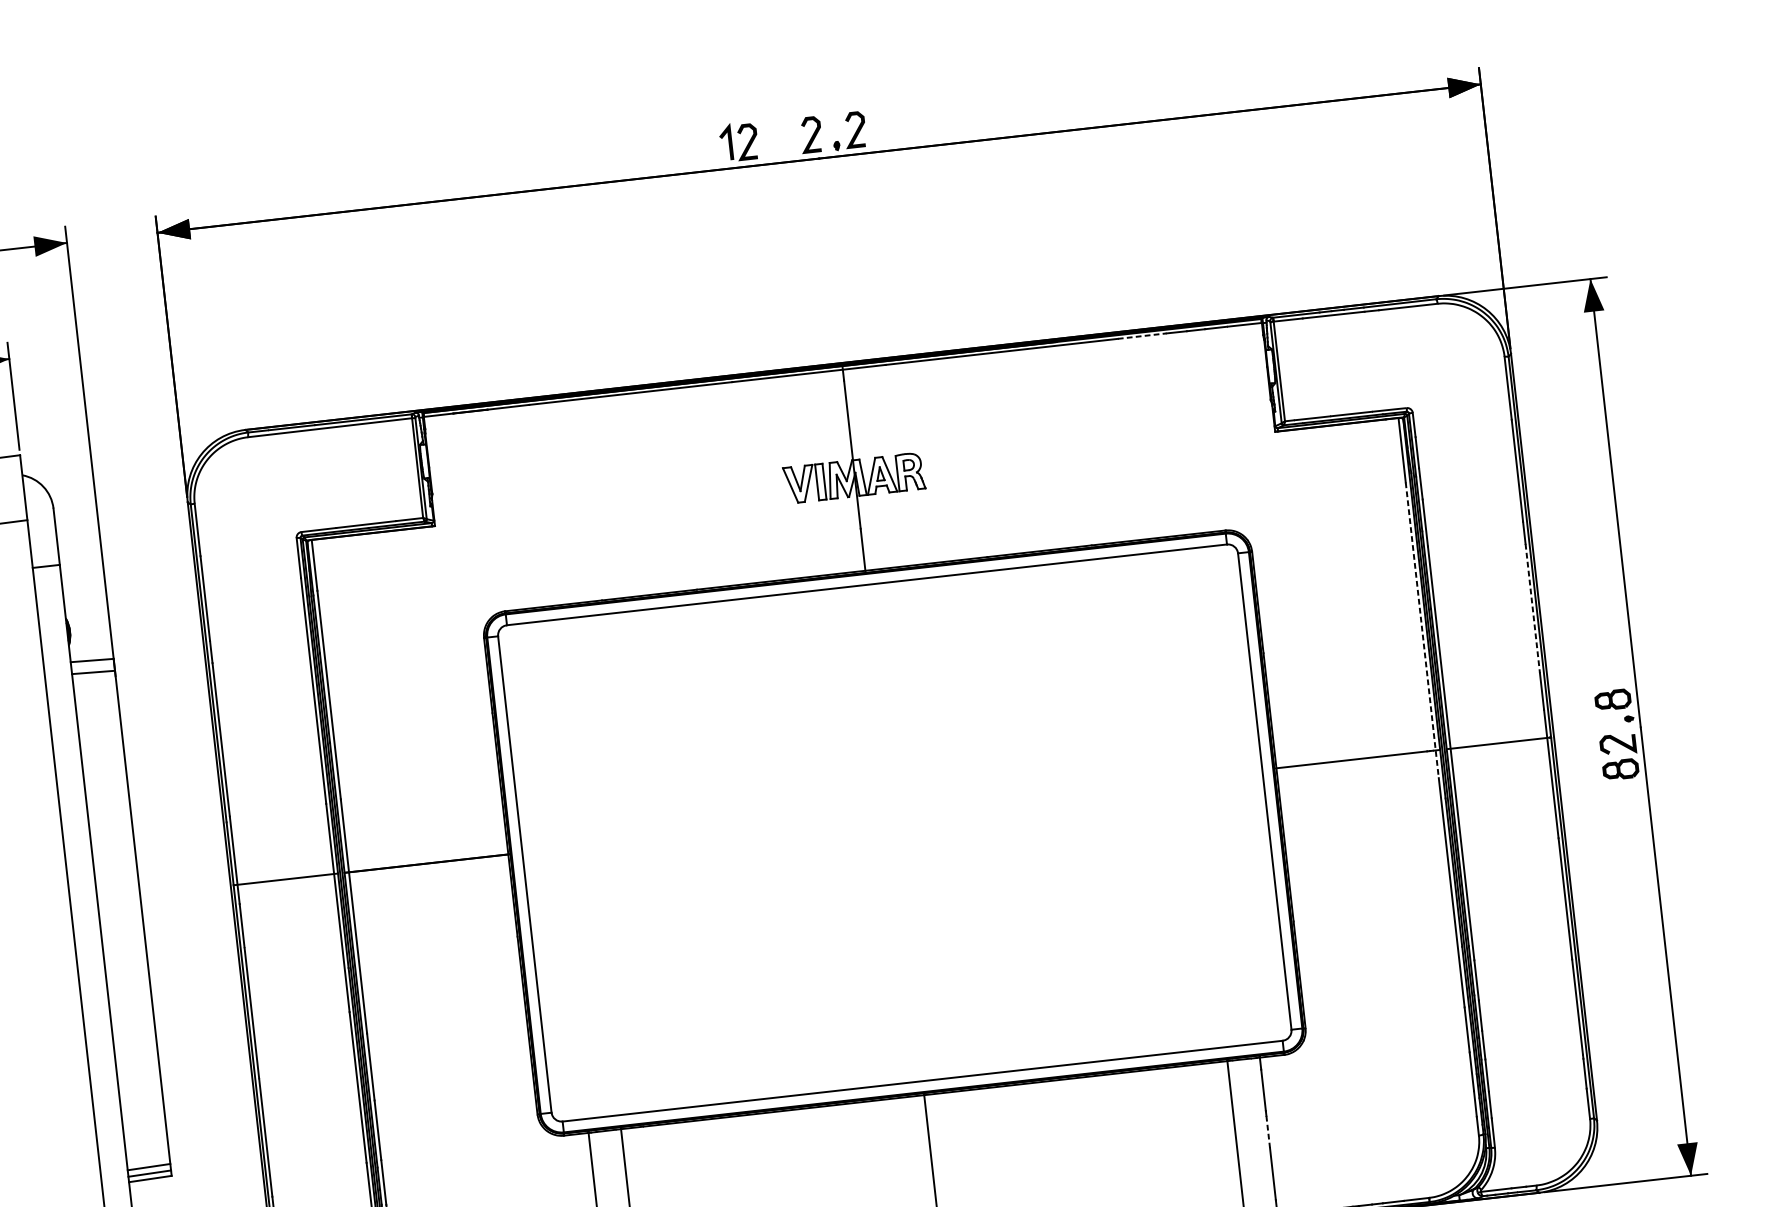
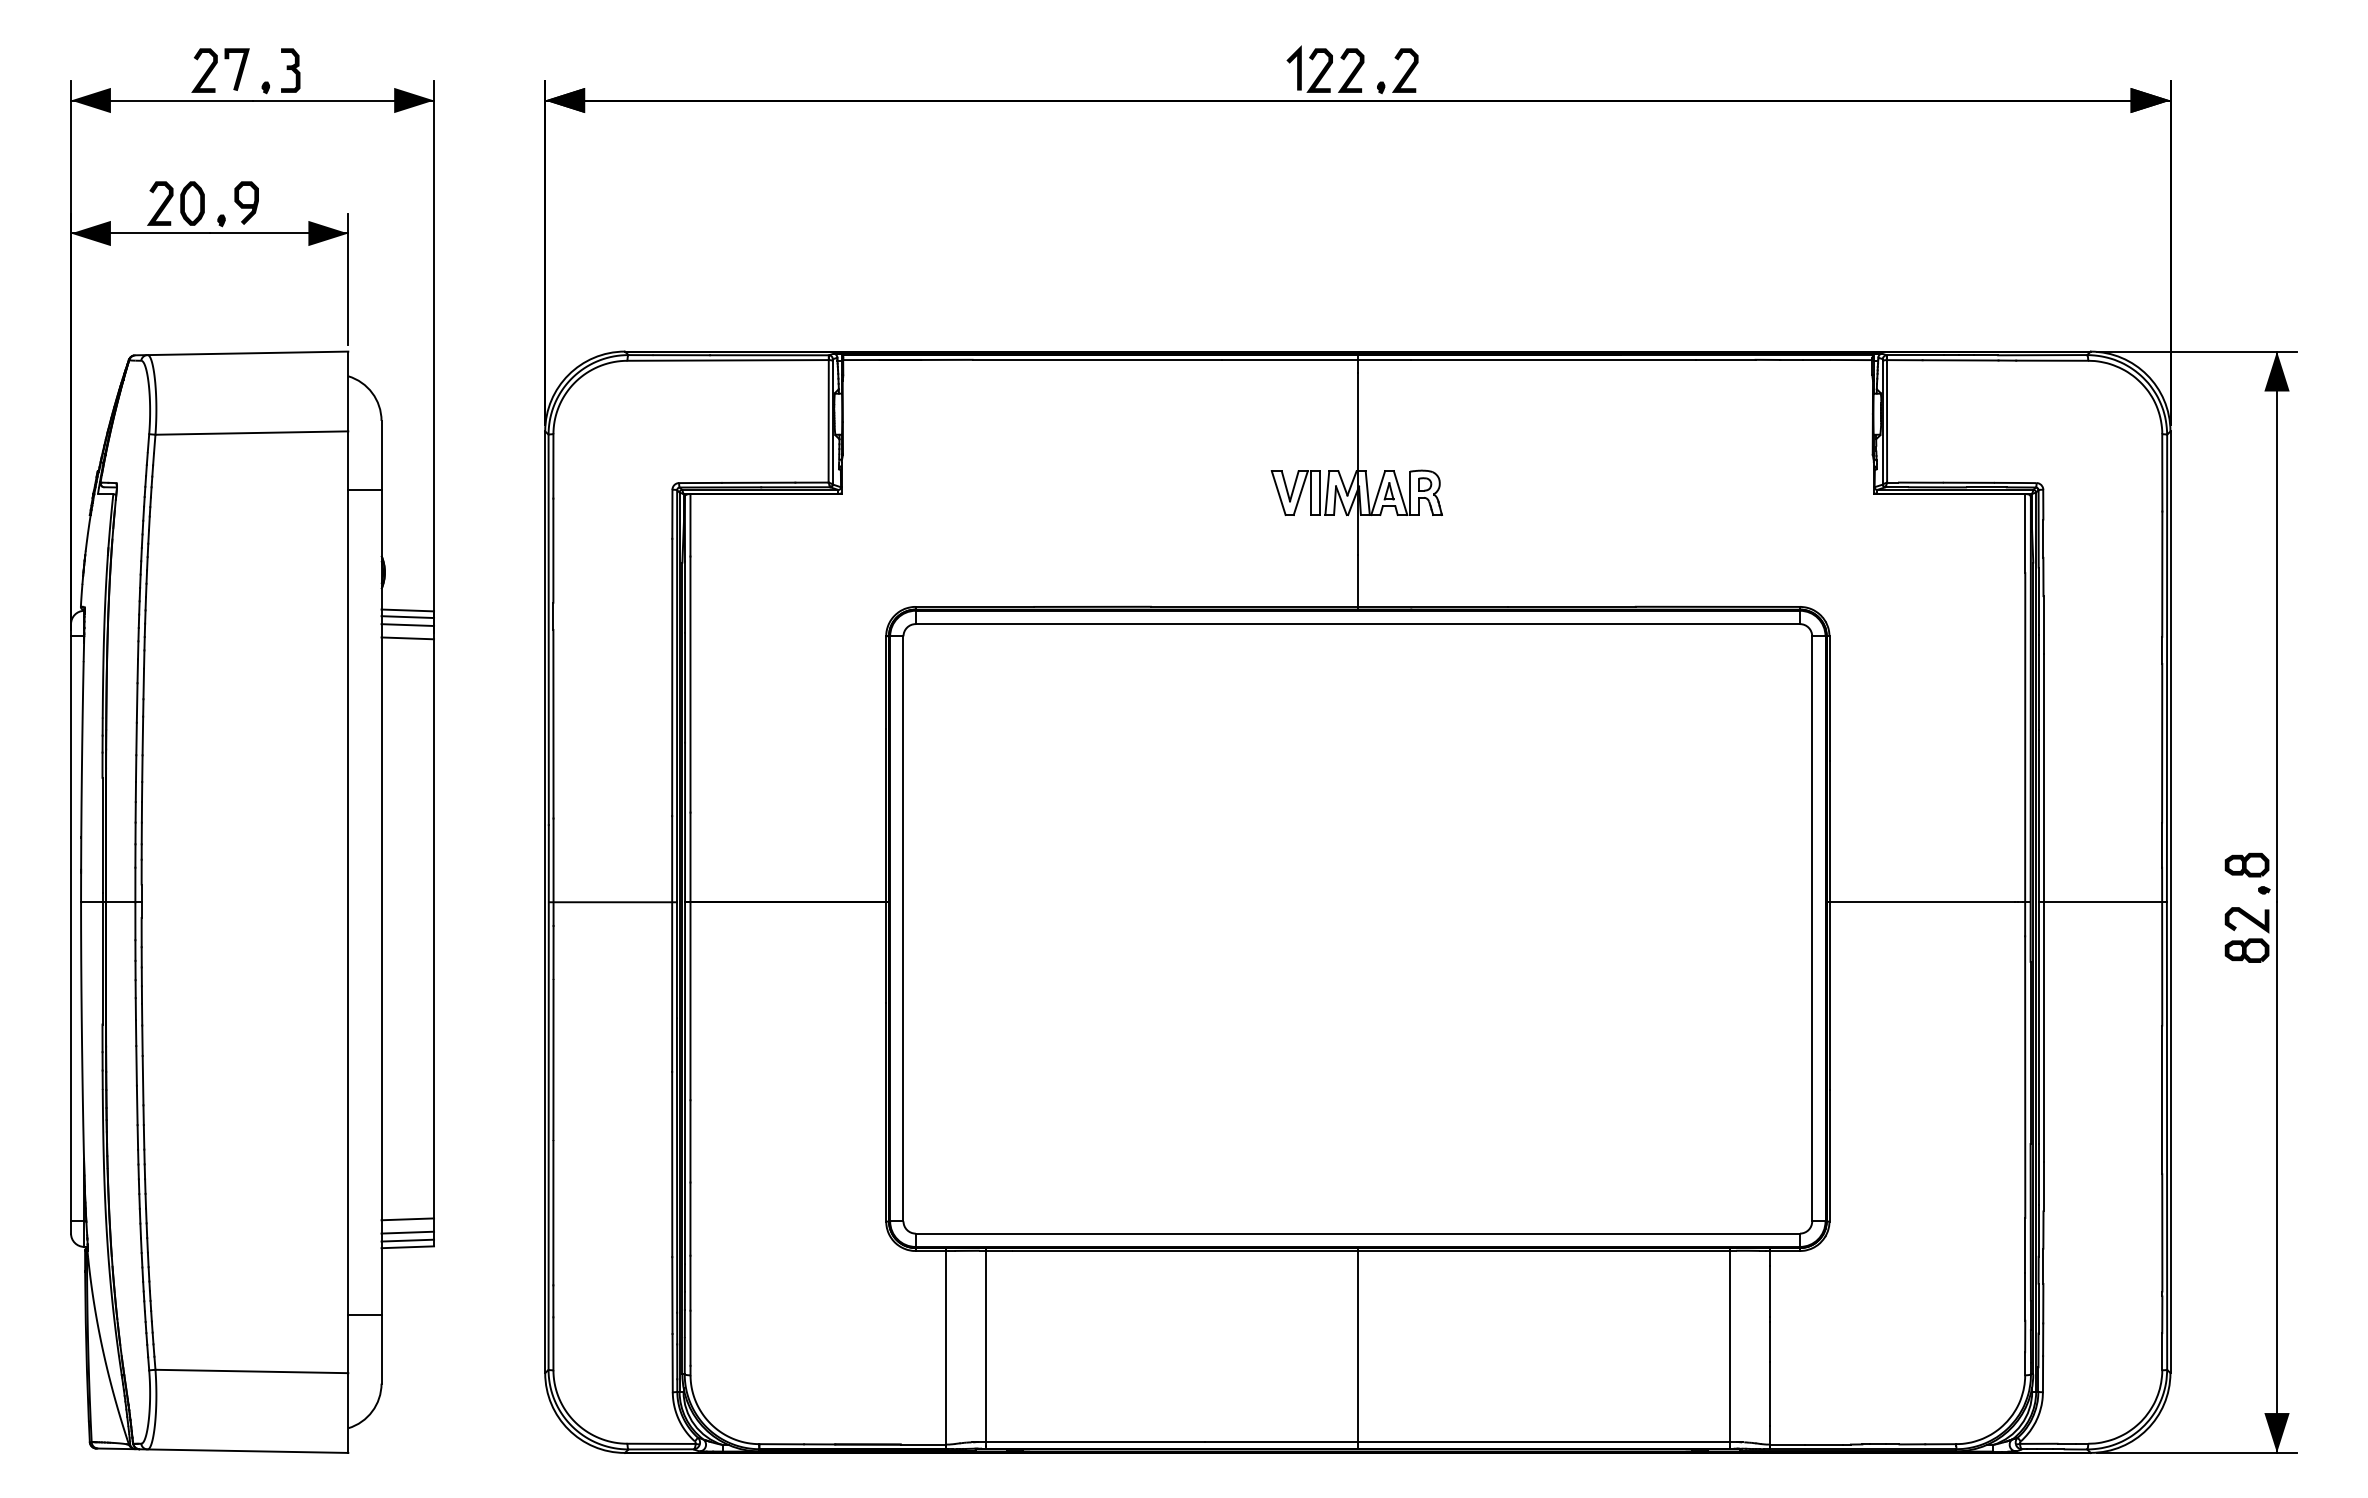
part: (732, 141) -> (1301, 68), moved
line: (1142, 335) -> (1725, 359), dashed -> solid
line: (1533, 608) -> (2162, 743), dashed -> solid
line: (1422, 630) -> (2025, 754), dashed -> solid
line: (92, 666) -> (407, 617), added
line: (94, 683) -> (407, 638), added
line: (1268, 1132) -> (1770, 1342), dashed -> solid
line: (147, 1156) -> (407, 1219), added

